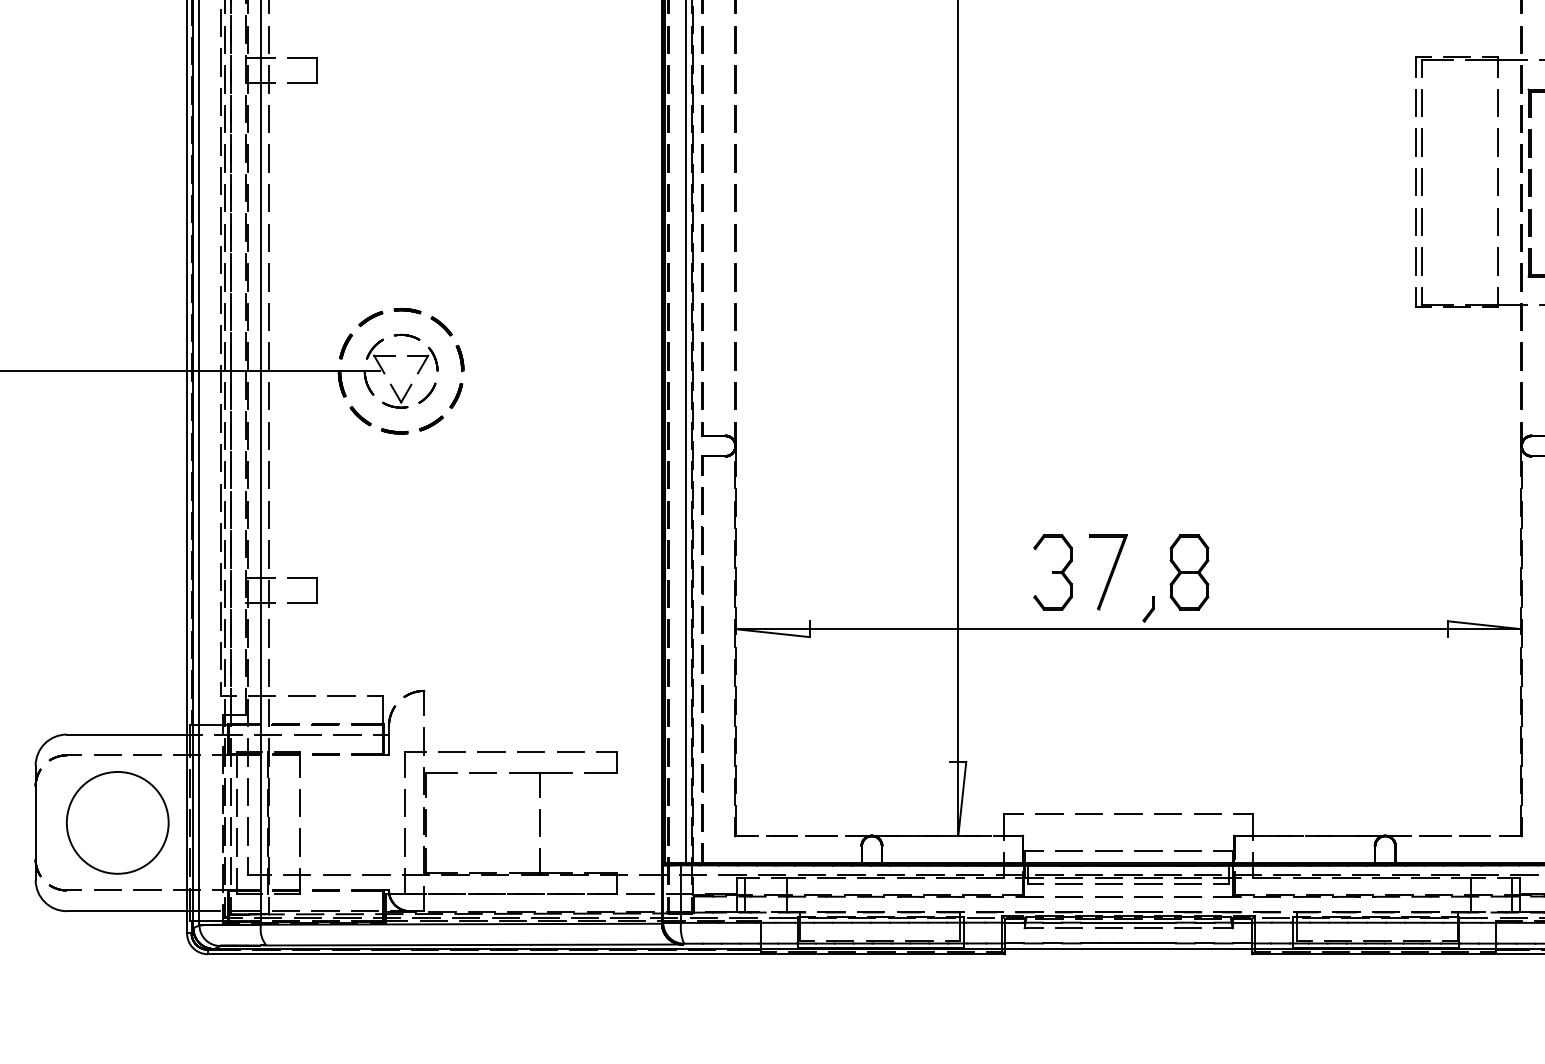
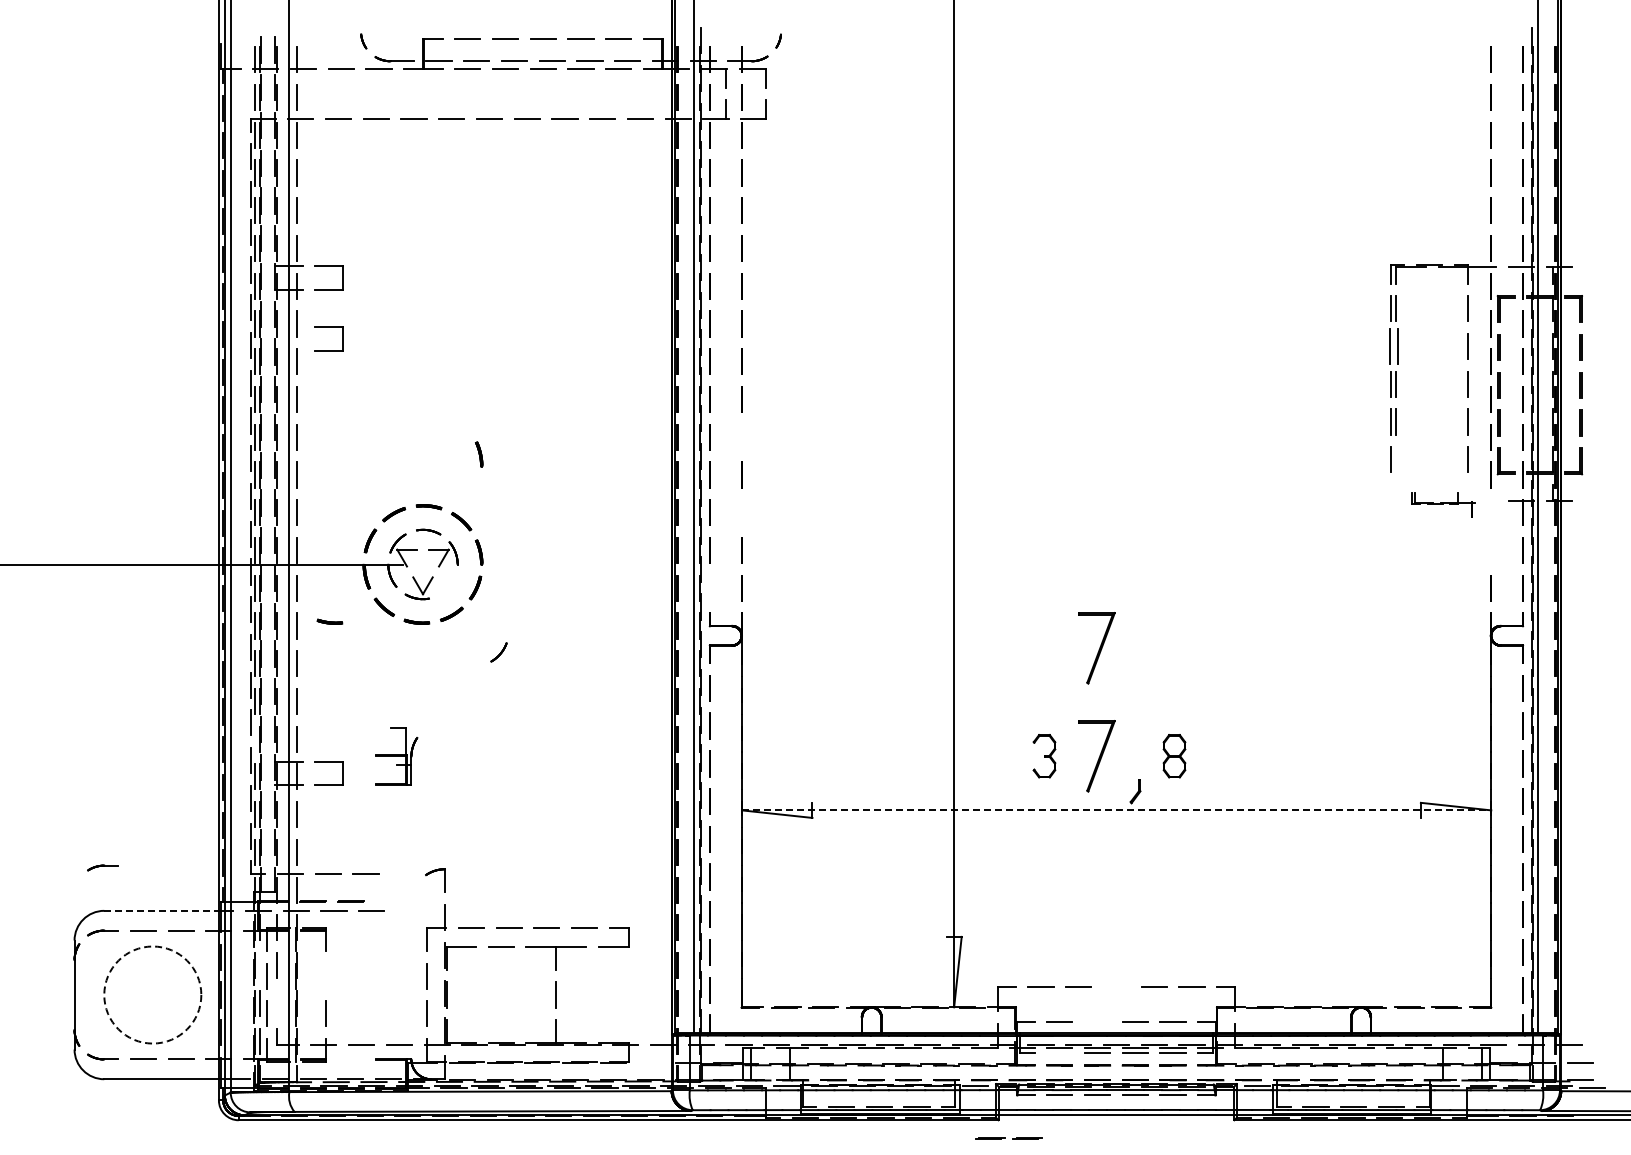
part: (302, 122) -> (328, 327), added
part: (1419, 142) -> (1393, 346), size x1.4
line: (735, 238) -> (741, 437), removed
part: (460, 255) -> (479, 454), added
line: (1422, 261) -> (1396, 459), removed
part: (1471, 308) -> (1443, 504), size x0.6
line: (735, 316) -> (741, 512), removed
line: (1520, 356) -> (1490, 550), removed
part: (426, 393) -> (498, 652), moved
line: (701, 396) -> (709, 588), removed
part: (303, 431) -> (329, 621), added
part: (1107, 459) -> (1096, 648), added
line: (224, 553) -> (254, 738), removed
part: (1053, 571) -> (1044, 755), size x0.6
part: (1189, 571) -> (1174, 755), size x0.6
line: (1128, 629) -> (1116, 810), solid -> dashed
part: (64, 689) -> (102, 867), added
part: (373, 725) -> (396, 756), moved
line: (127, 734) -> (162, 910), solid -> dashed
line: (326, 755) -> (351, 930), removed
line: (230, 791) -> (260, 965), removed
line: (298, 803) -> (325, 976), removed
line: (1128, 813) -> (1116, 986), removed
circle: (117, 822) -> (152, 994), solid -> dashed
line: (247, 831) -> (276, 1003), removed
line: (1108, 850) -> (1097, 1021), removed
line: (1068, 883) -> (1059, 1052), removed
line: (326, 890) -> (351, 1059), removed
line: (639, 893) -> (650, 1062), removed
line: (1012, 973) -> (1005, 1138), added

